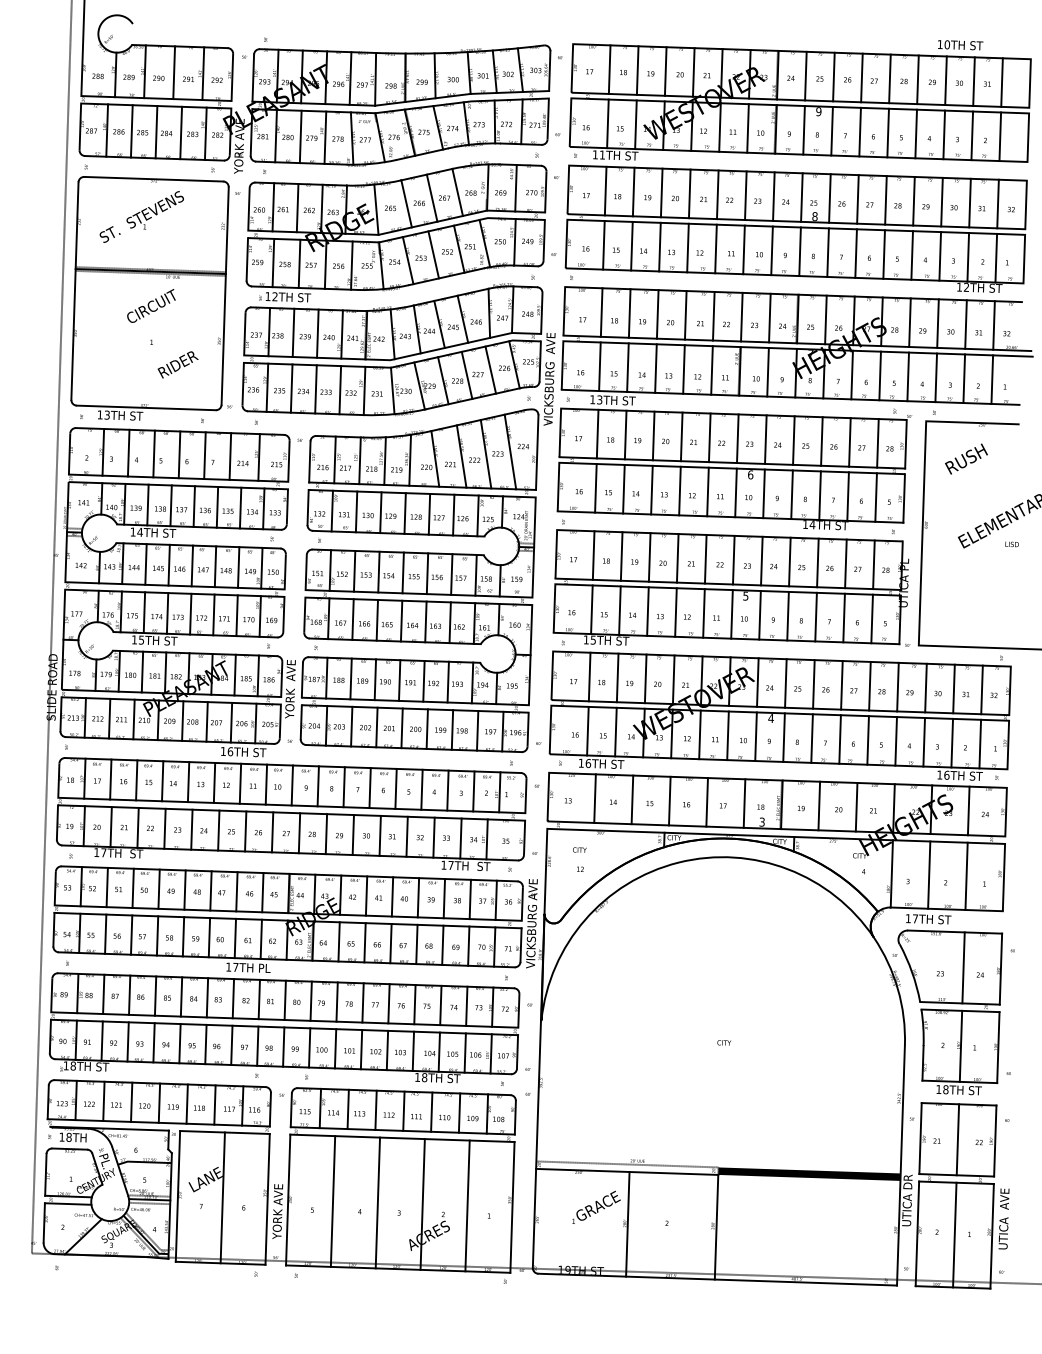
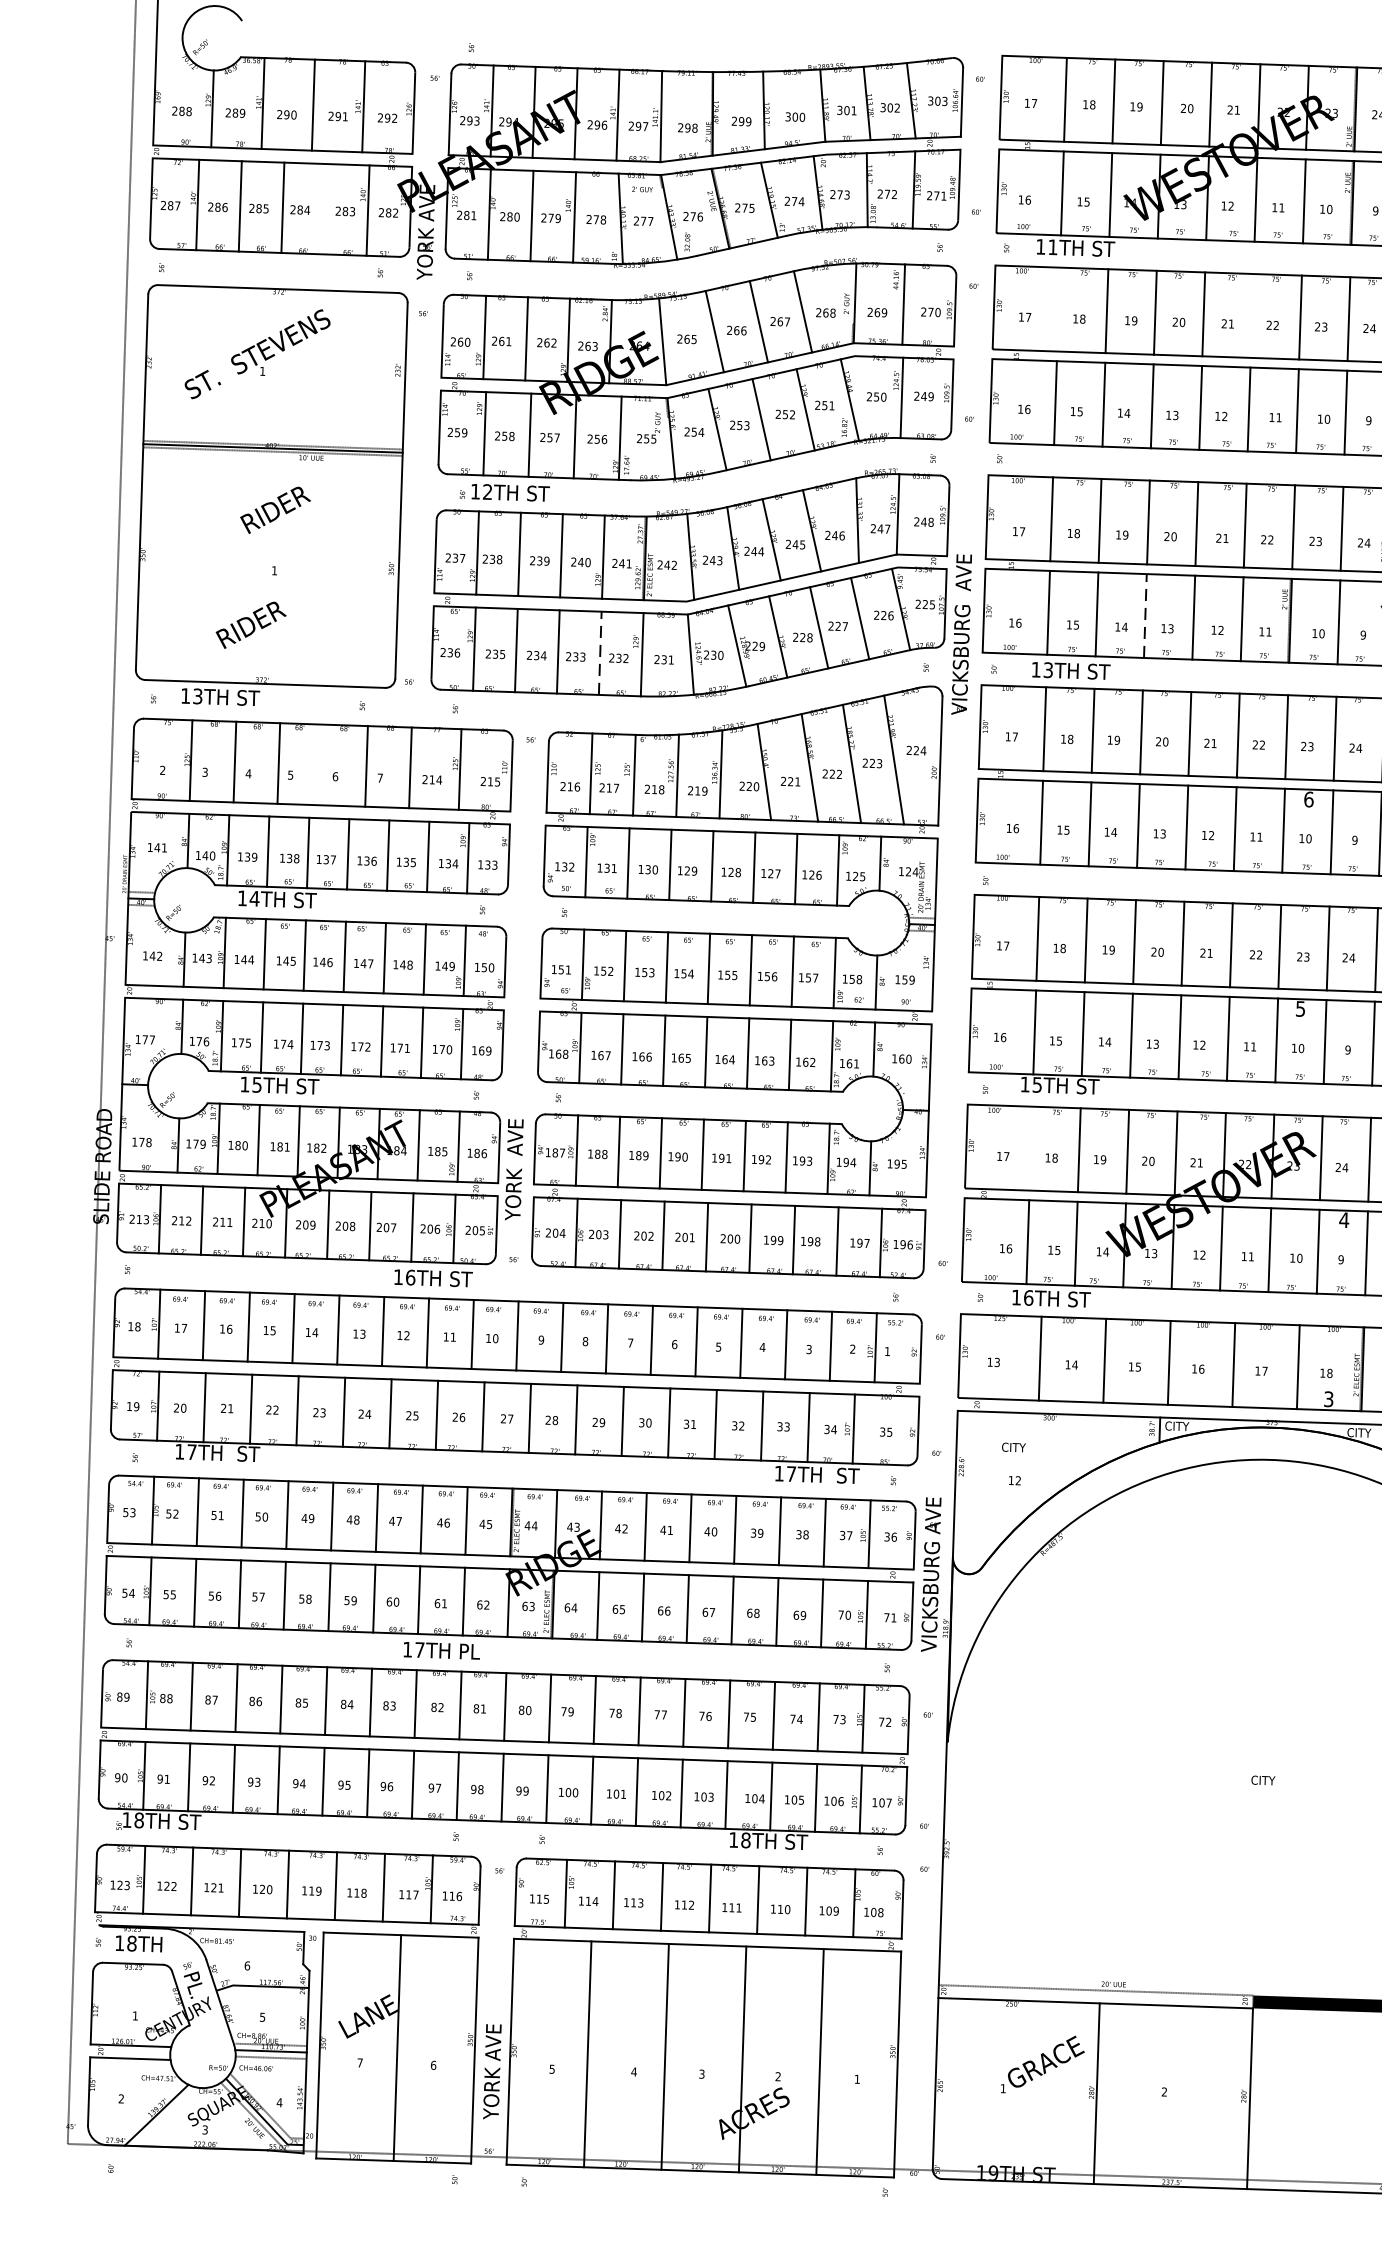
line: (181, 132) -> (326, 208), removed
line: (605, 190) -> (1058, 308), removed
line: (717, 194) -> (1251, 315), removed
text: (151, 305) -> (274, 507), CIRCUIT -> RIDER
text: (177, 364) -> (250, 624), moved
line: (655, 368) -> (1144, 615), solid -> dashed
line: (340, 389) -> (600, 652), solid -> dashed
line: (179, 454) -> (322, 764), removed
line: (589, 676) -> (1030, 1147), removed

